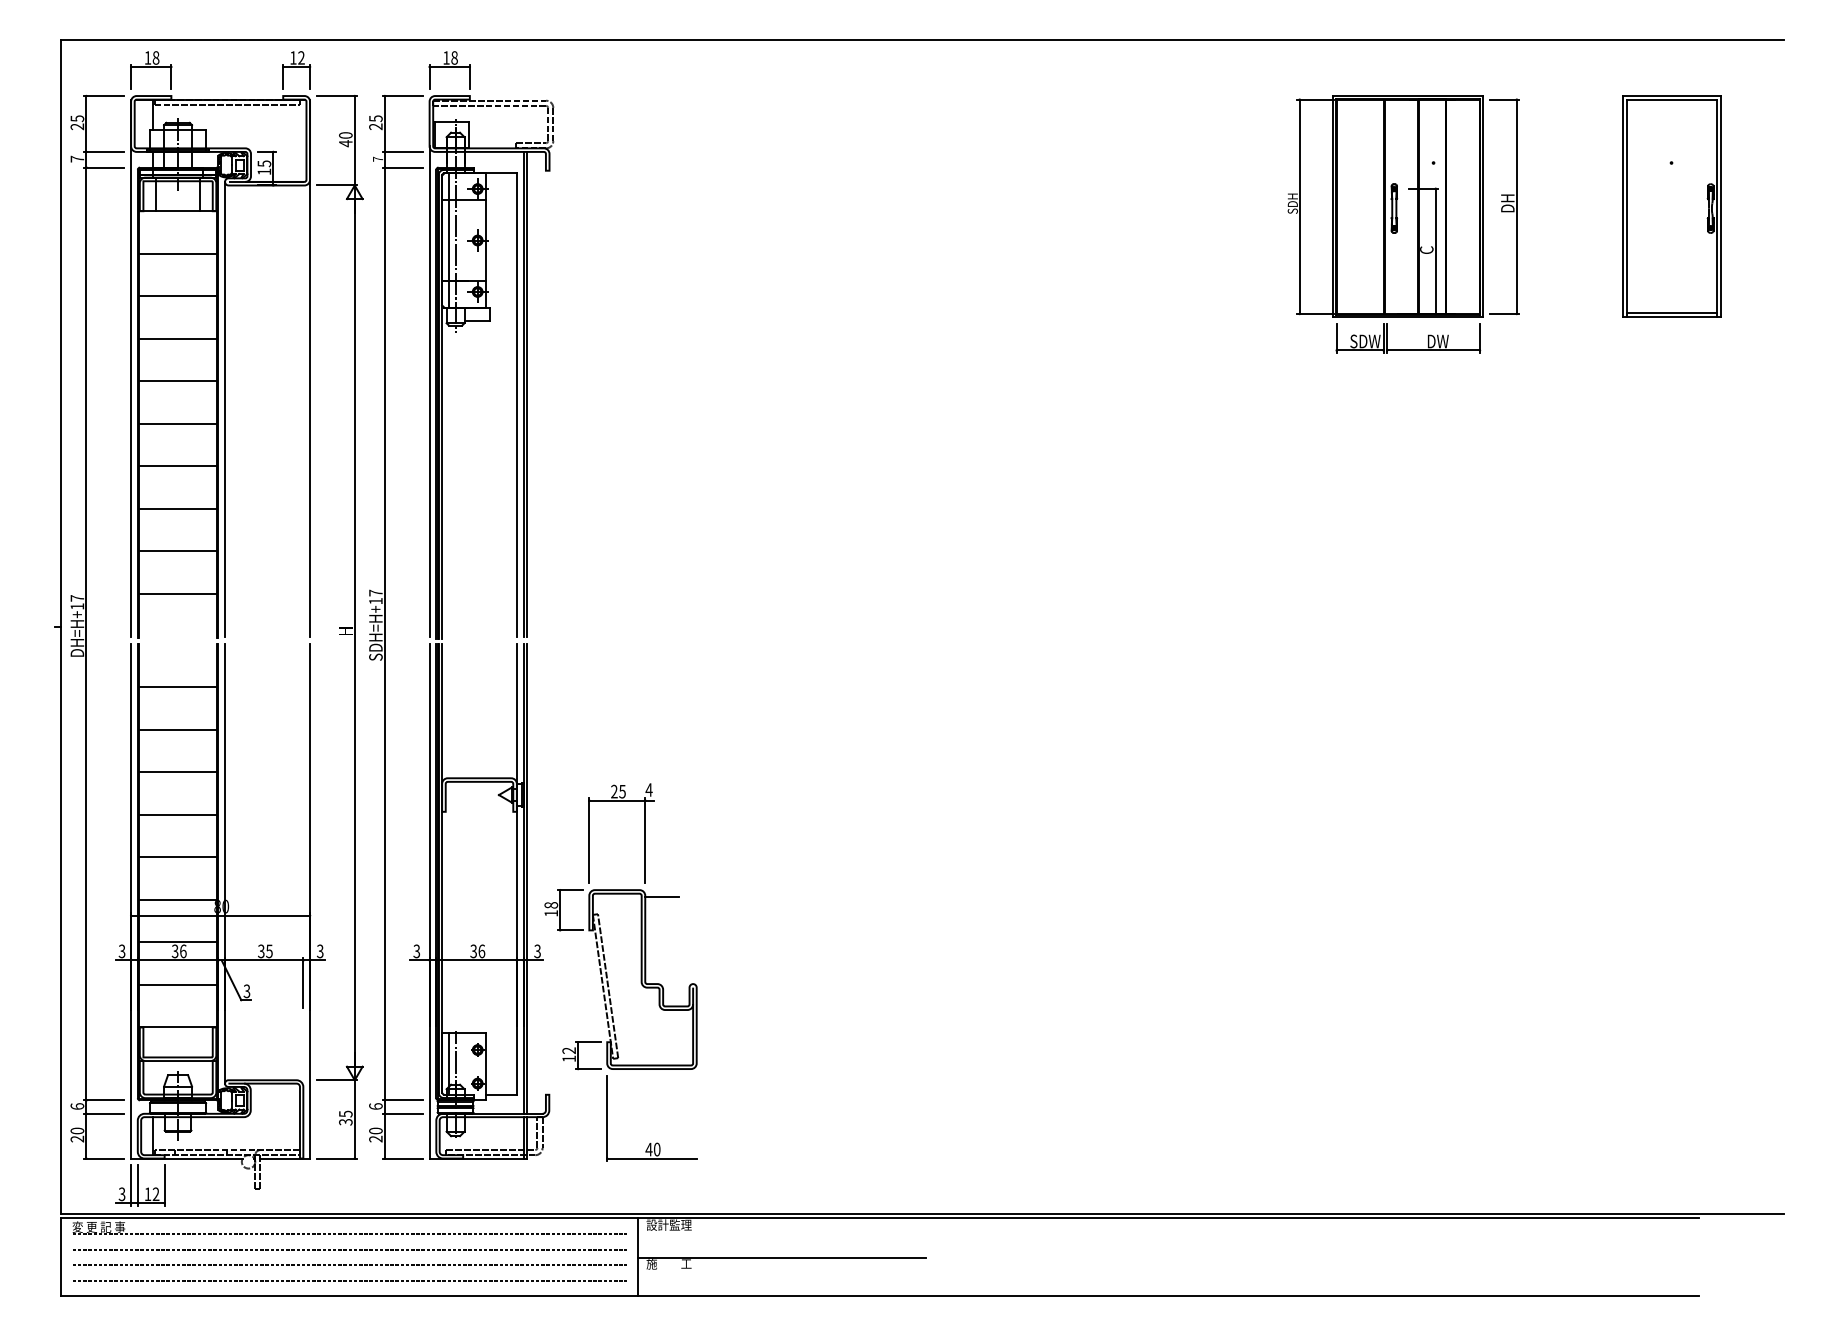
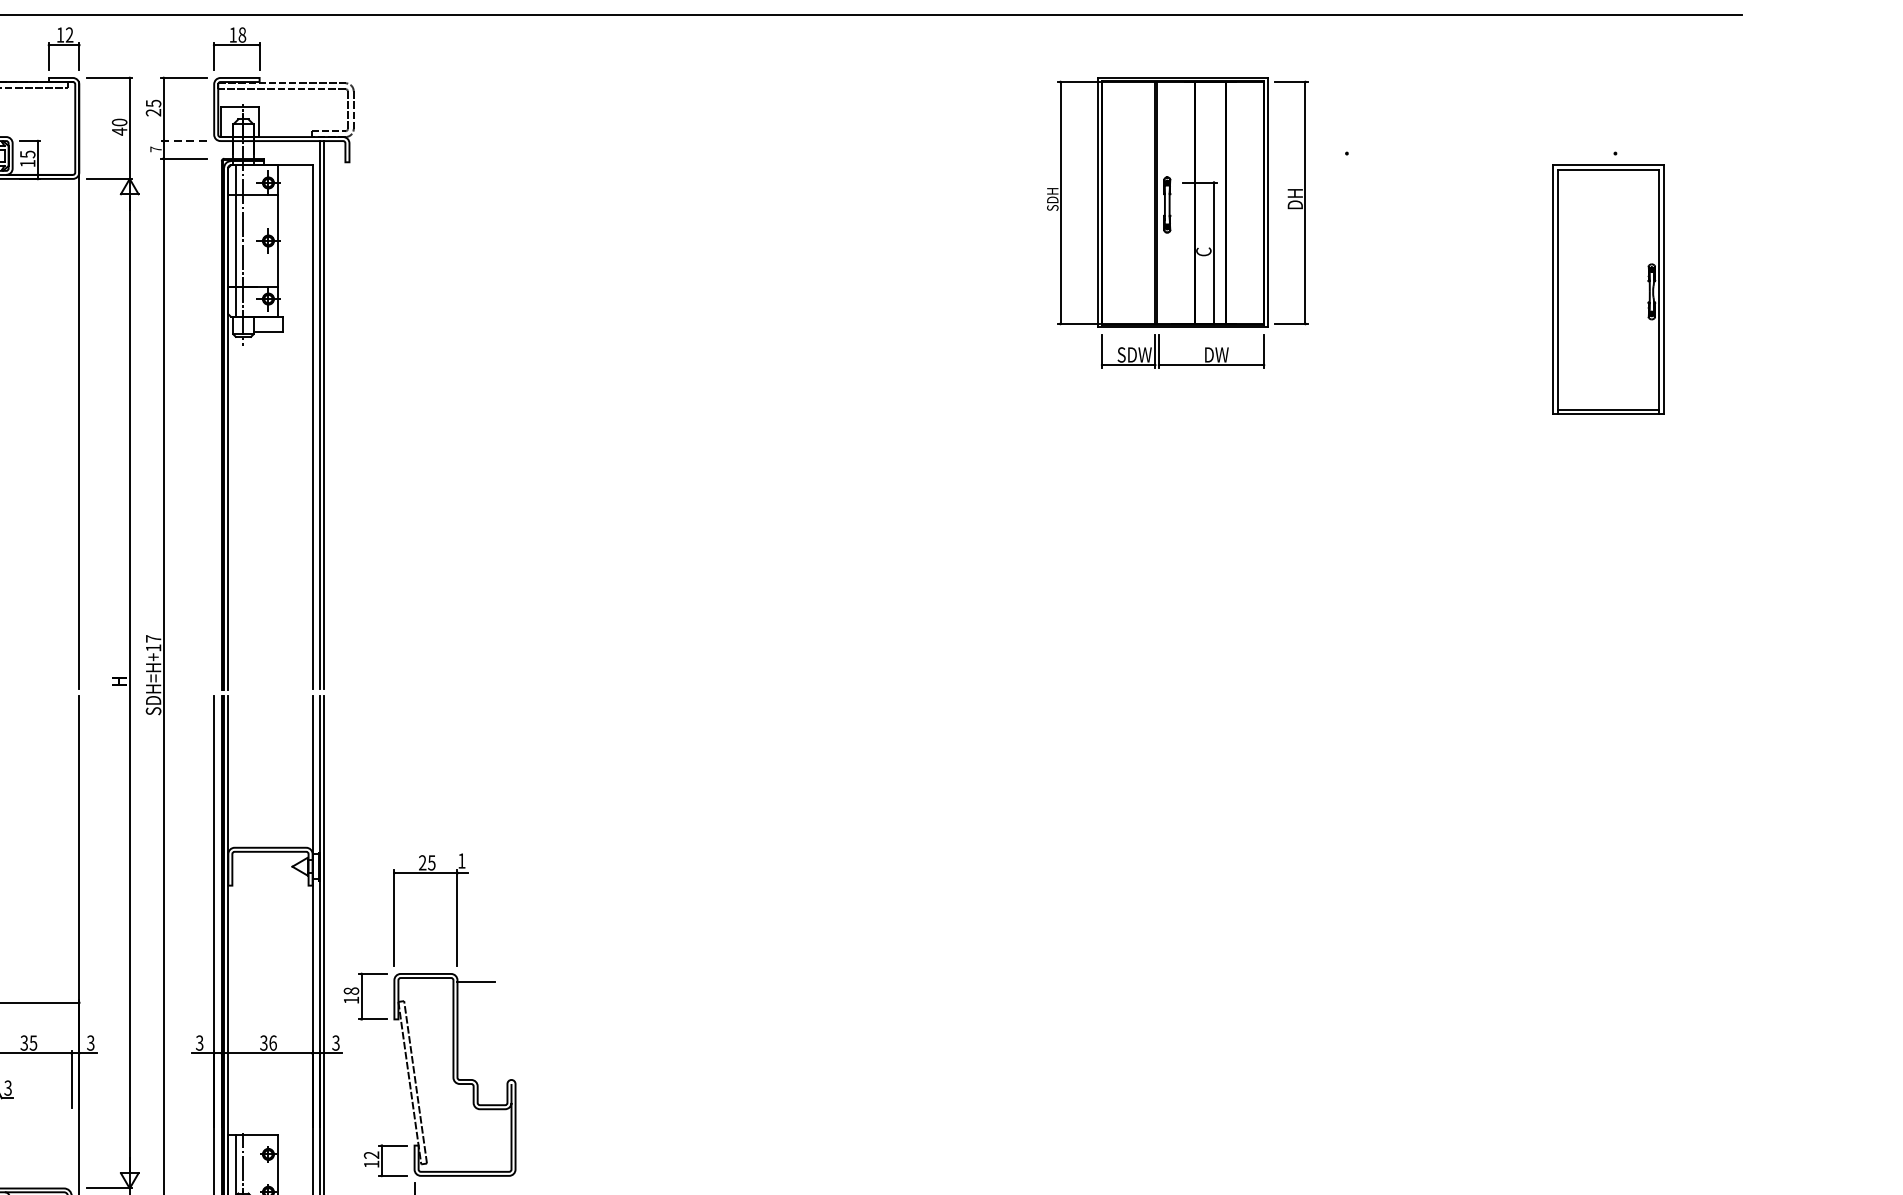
line: (402, 151) -> (183, 140), solid -> dashed
part: (1671, 206) -> (1607, 289), moved
part: (1403, 224) -> (1177, 222), moved
line: (429, 391) -> (214, 411), removed
text: (648, 789) -> (461, 860), 4 -> 1

